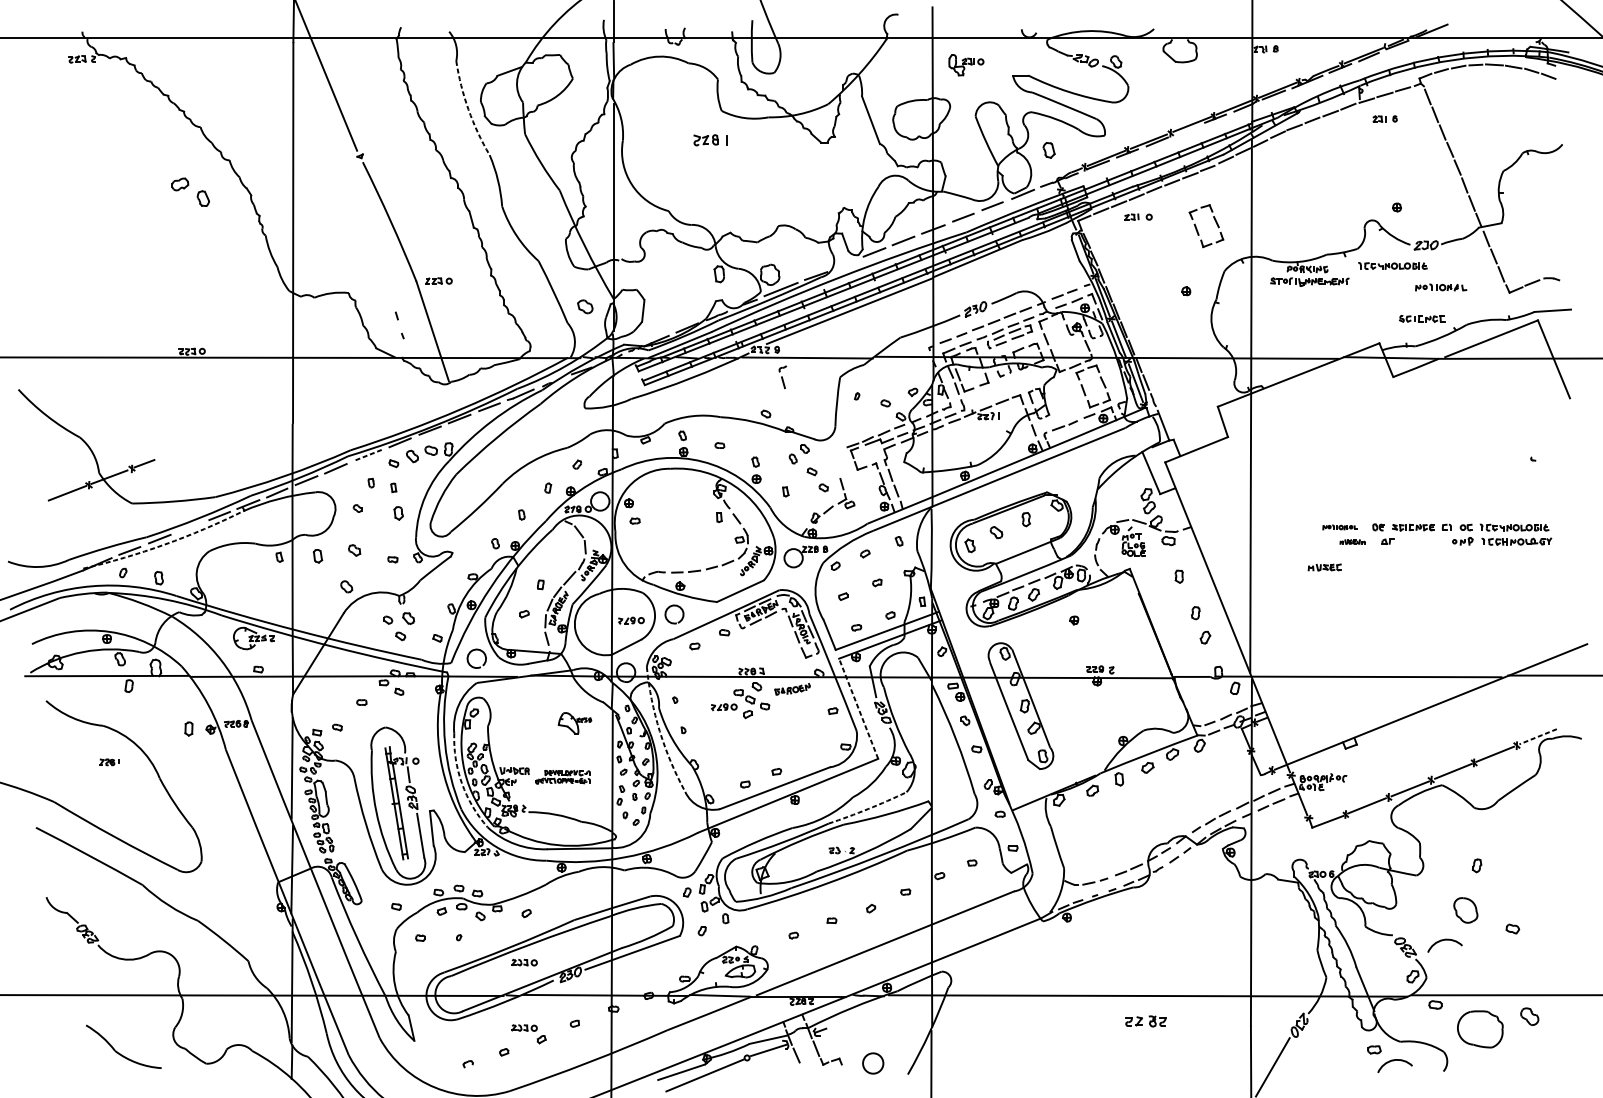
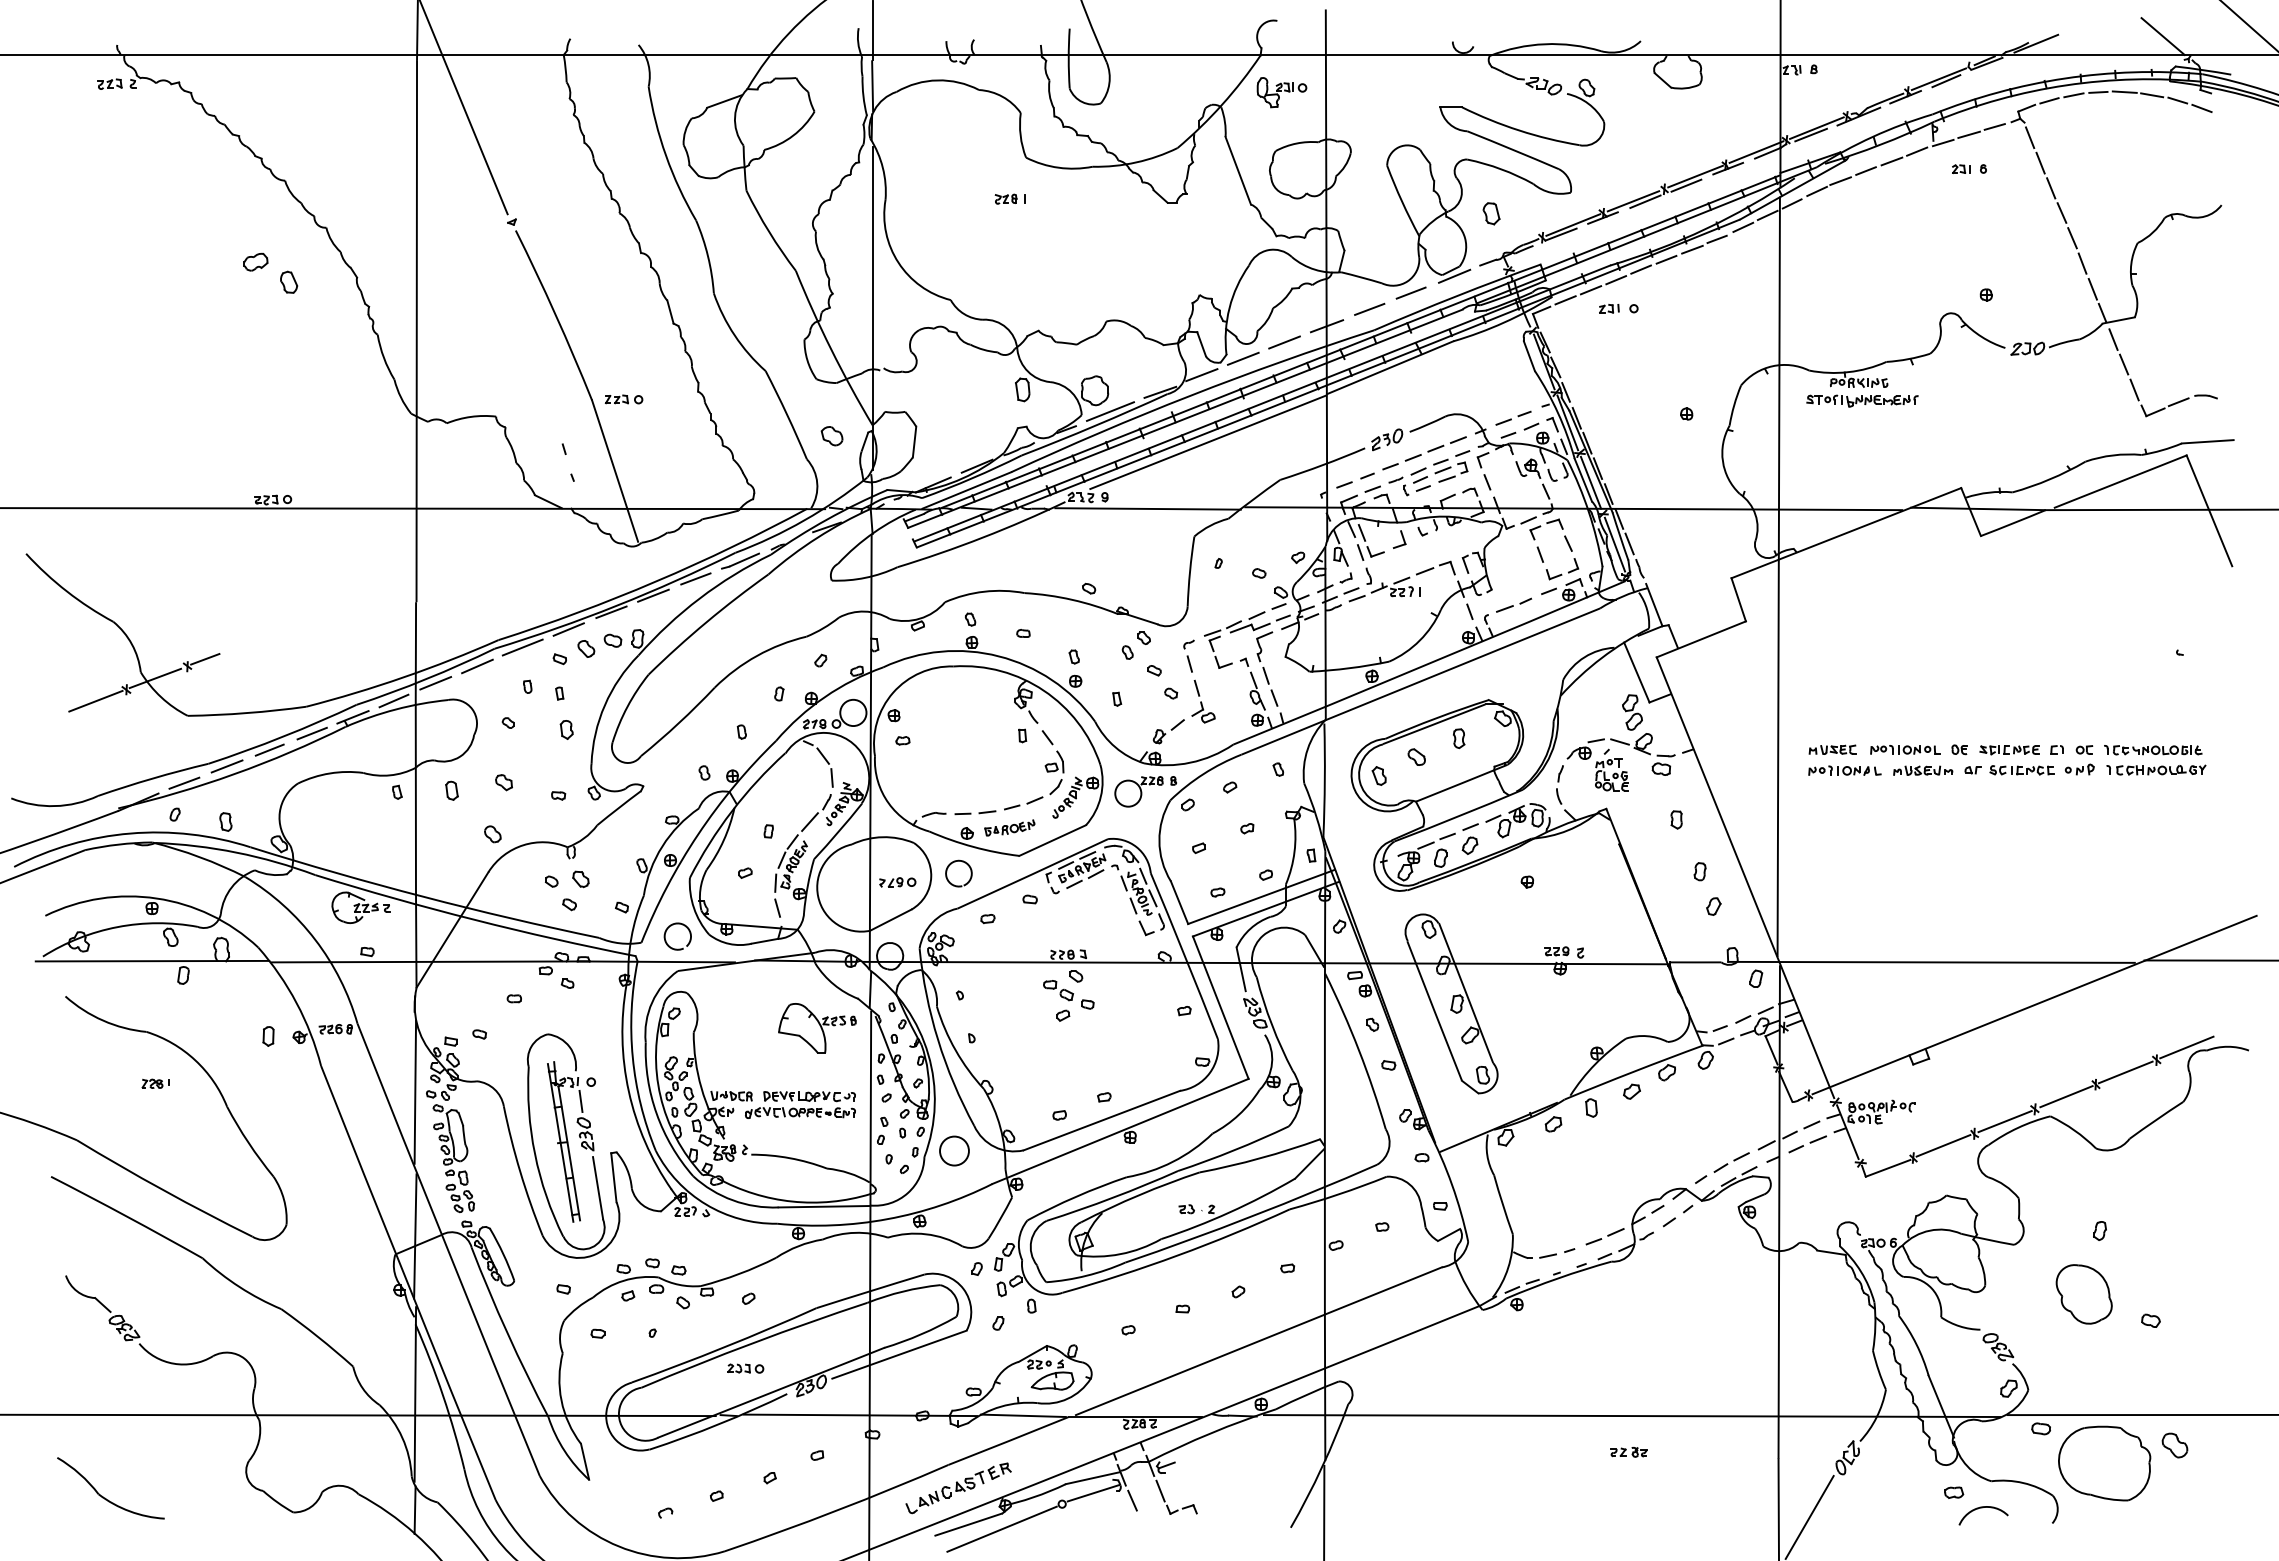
line: (1520, 25) -> (2162, 36), added
part: (966, 65) -> (1281, 92), moved
arc: (468, 109) -> (666, 155), dashed -> solid
line: (1186, 130) -> (1686, 185), added
part: (710, 139) -> (1009, 198), size x0.62
part: (1215, 221) -> (1727, 314), removed
line: (845, 264) -> (1201, 375), added
part: (1392, 266) -> (1980, 378), removed
part: (1440, 287) -> (1844, 770), moved
part: (1421, 319) -> (2021, 770), moved
part: (782, 376) -> (1188, 655), moved
line: (367, 455) -> (522, 647), dashed -> solid
line: (189, 527) -> (269, 749), added
part: (1340, 527) -> (1905, 749), size x1.43
part: (1352, 541) -> (1923, 770), size x1.67
arc: (165, 544) -> (234, 774), dashed -> solid
part: (1324, 567) -> (1832, 749), moved
part: (792, 688) -> (1009, 827), moved
part: (724, 707) -> (1029, 1005), removed
line: (858, 708) -> (1220, 1007), dashed -> solid
part: (575, 723) -> (817, 1028), size x1.67
arc: (660, 731) -> (938, 1039), dashed -> solid
line: (1537, 736) -> (2186, 1047), dashed -> solid
part: (563, 776) -> (800, 1104), size x1.43
arc: (461, 783) -> (656, 1113), dashed -> solid
arc: (868, 809) -> (1234, 1150), dashed -> solid
part: (1465, 910) -> (2083, 1294), size x1.67
arc: (1444, 940) -> (2053, 1337), removed
part: (1145, 1021) -> (1628, 1452), size x0.62
part: (524, 1027) -> (745, 1461), removed
part: (1480, 1029) -> (2104, 1463), size x1.43
part: (674, 1046) -> (958, 1488), added
part: (120, 1053) -> (105, 1497), moved
circle: (873, 1063) -> (954, 1150), moved

